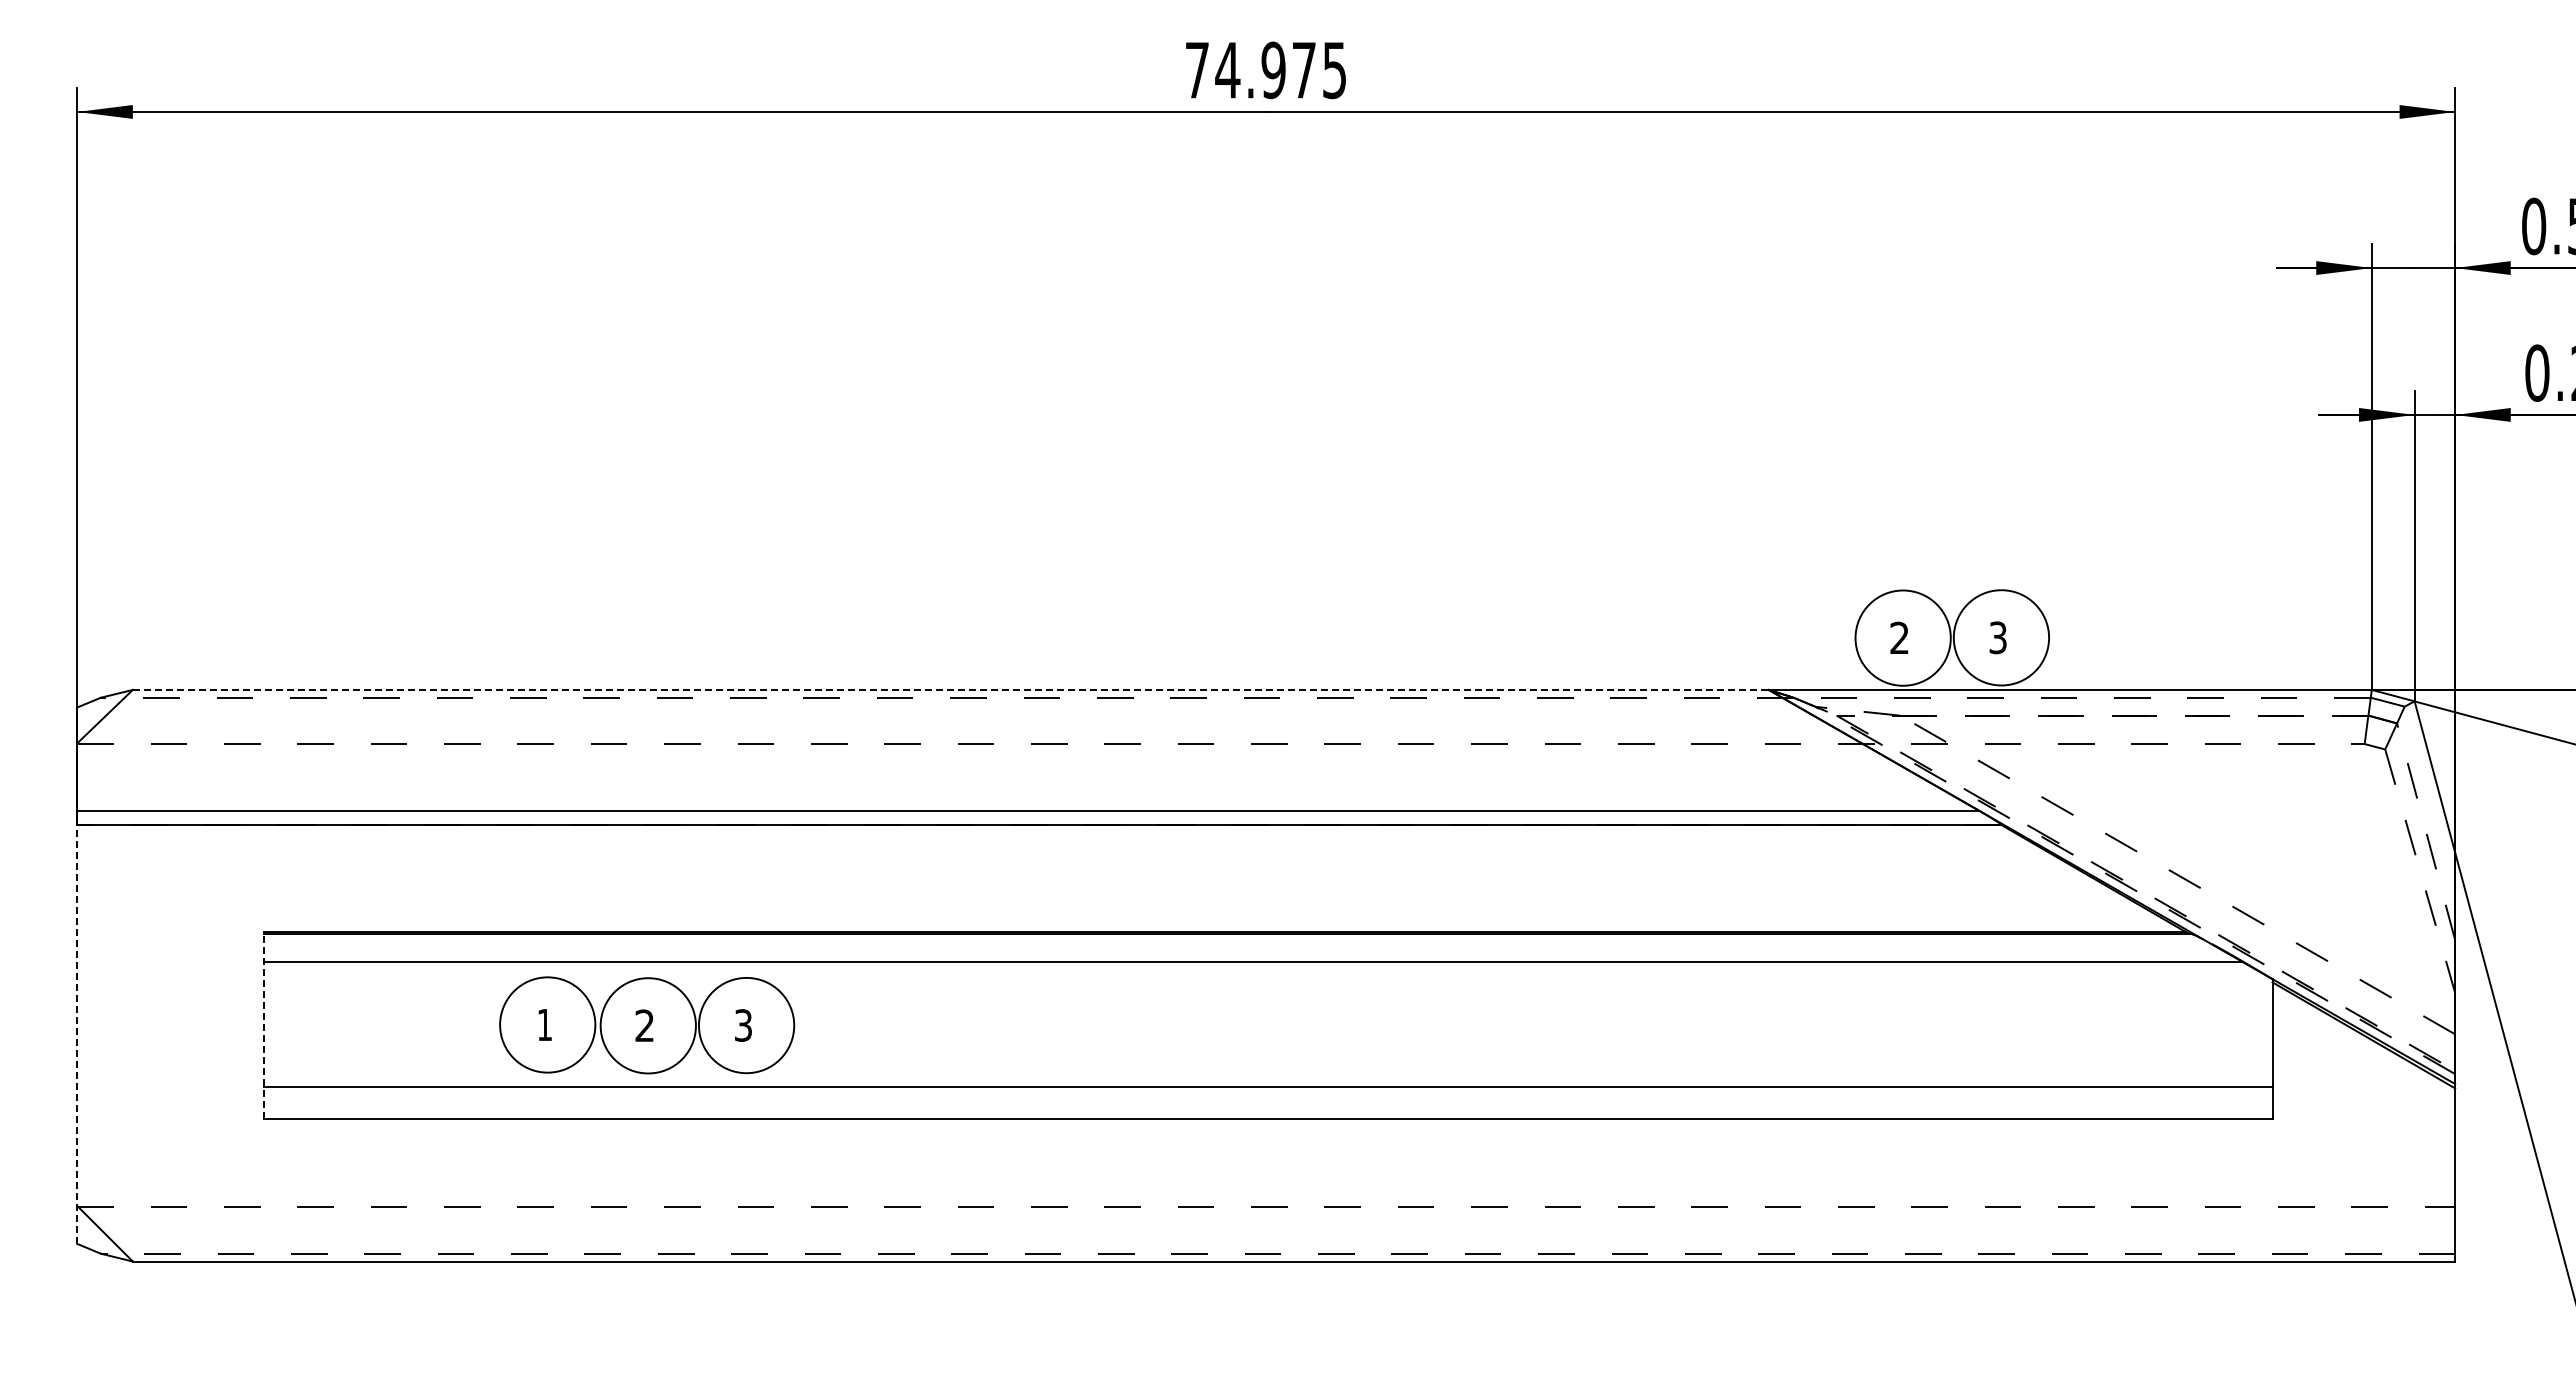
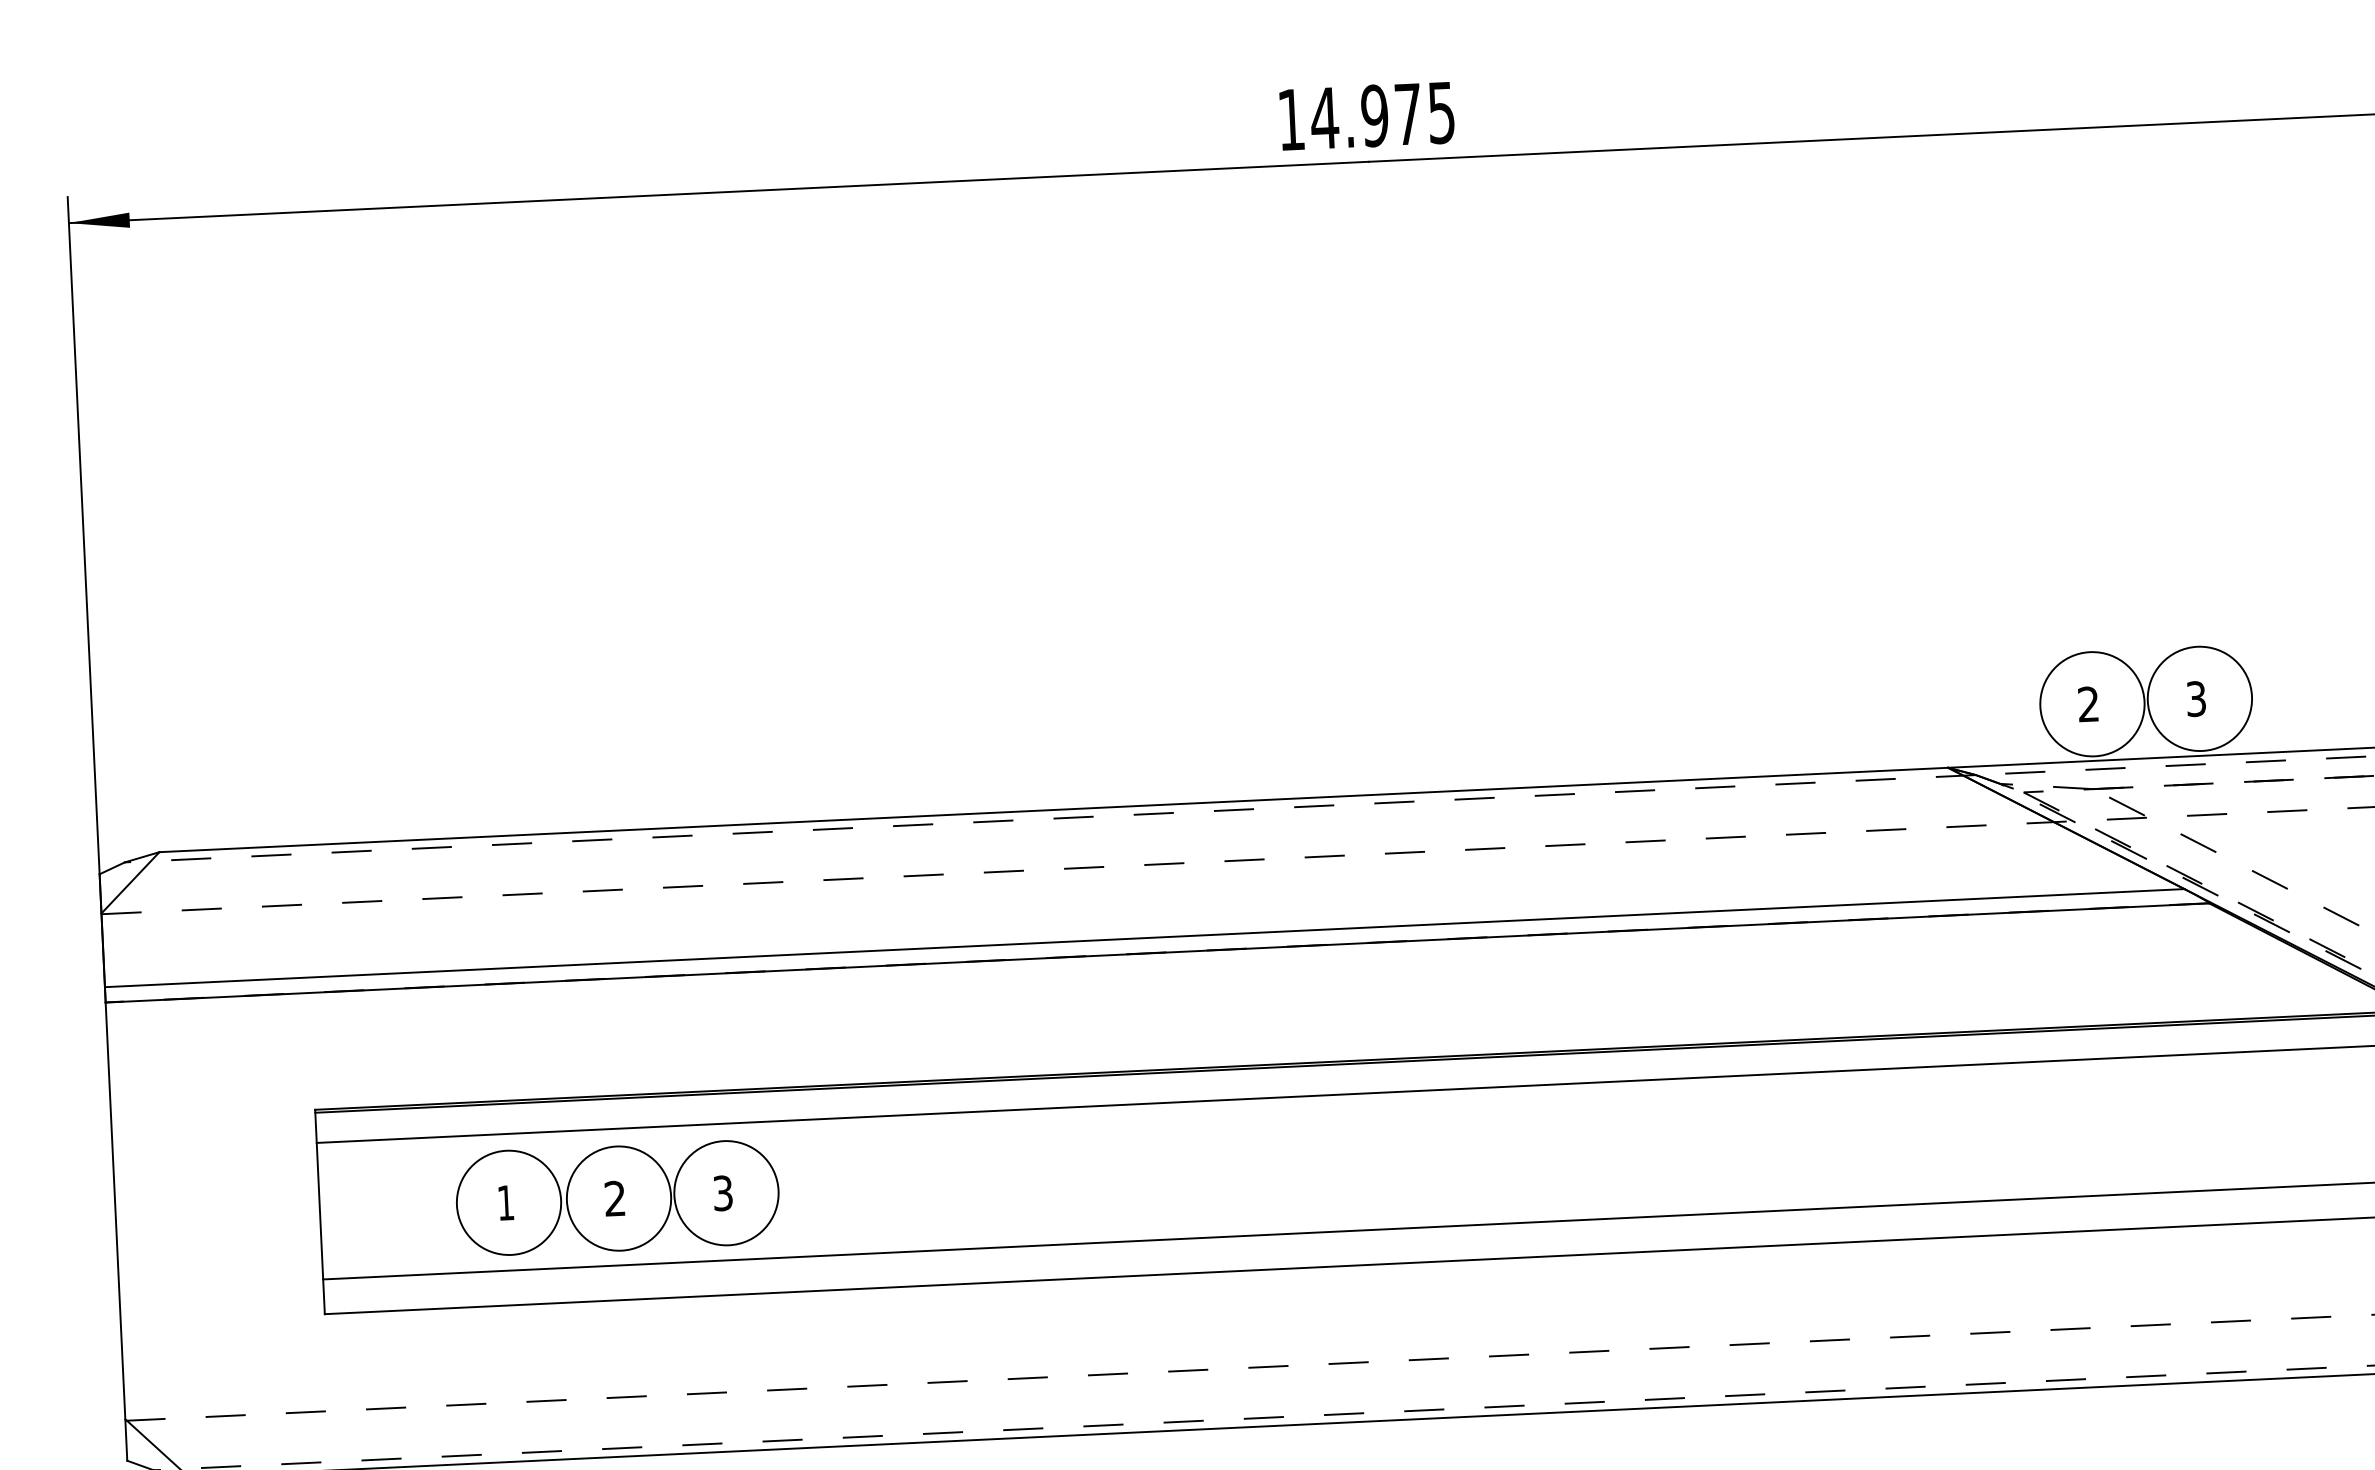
text: (1197, 70) -> (1291, 119), 74.975 -> 14.975
line: (950, 689) -> (1053, 809), dashed -> solid
line: (263, 1024) -> (319, 1211), dashed -> solid
part: (647, 1025) -> (618, 1198), moved
line: (77, 1034) -> (116, 1231), dashed -> solid

